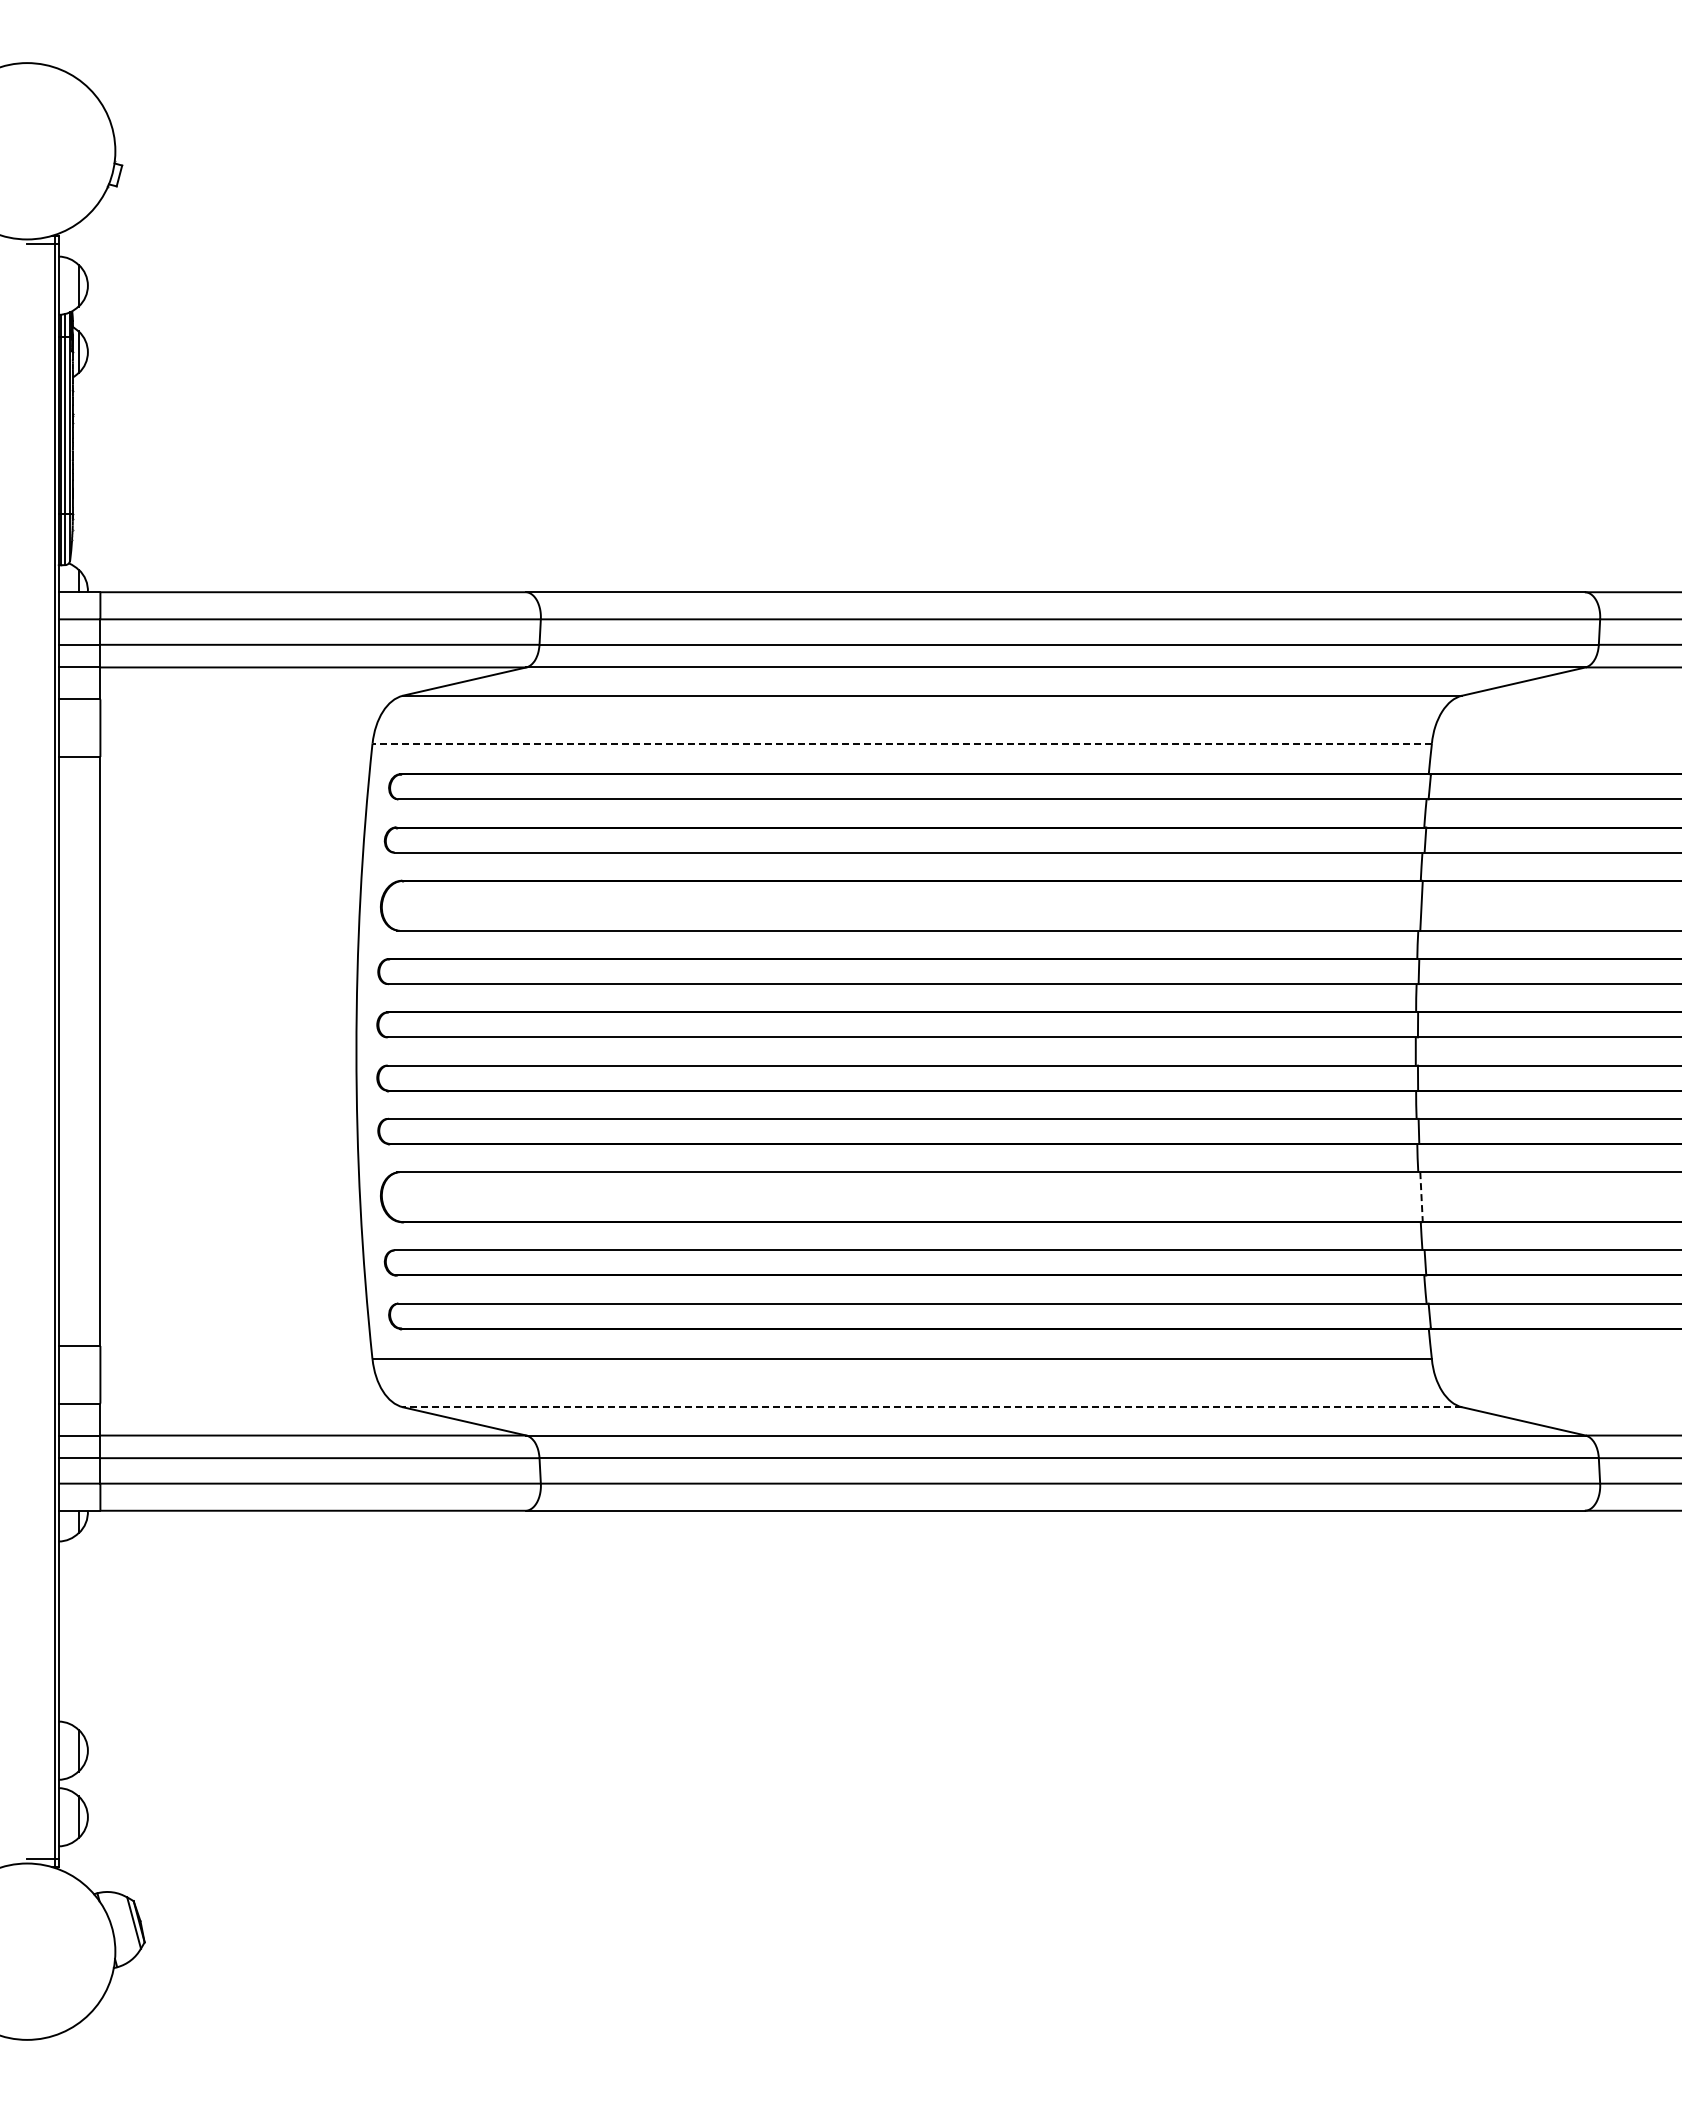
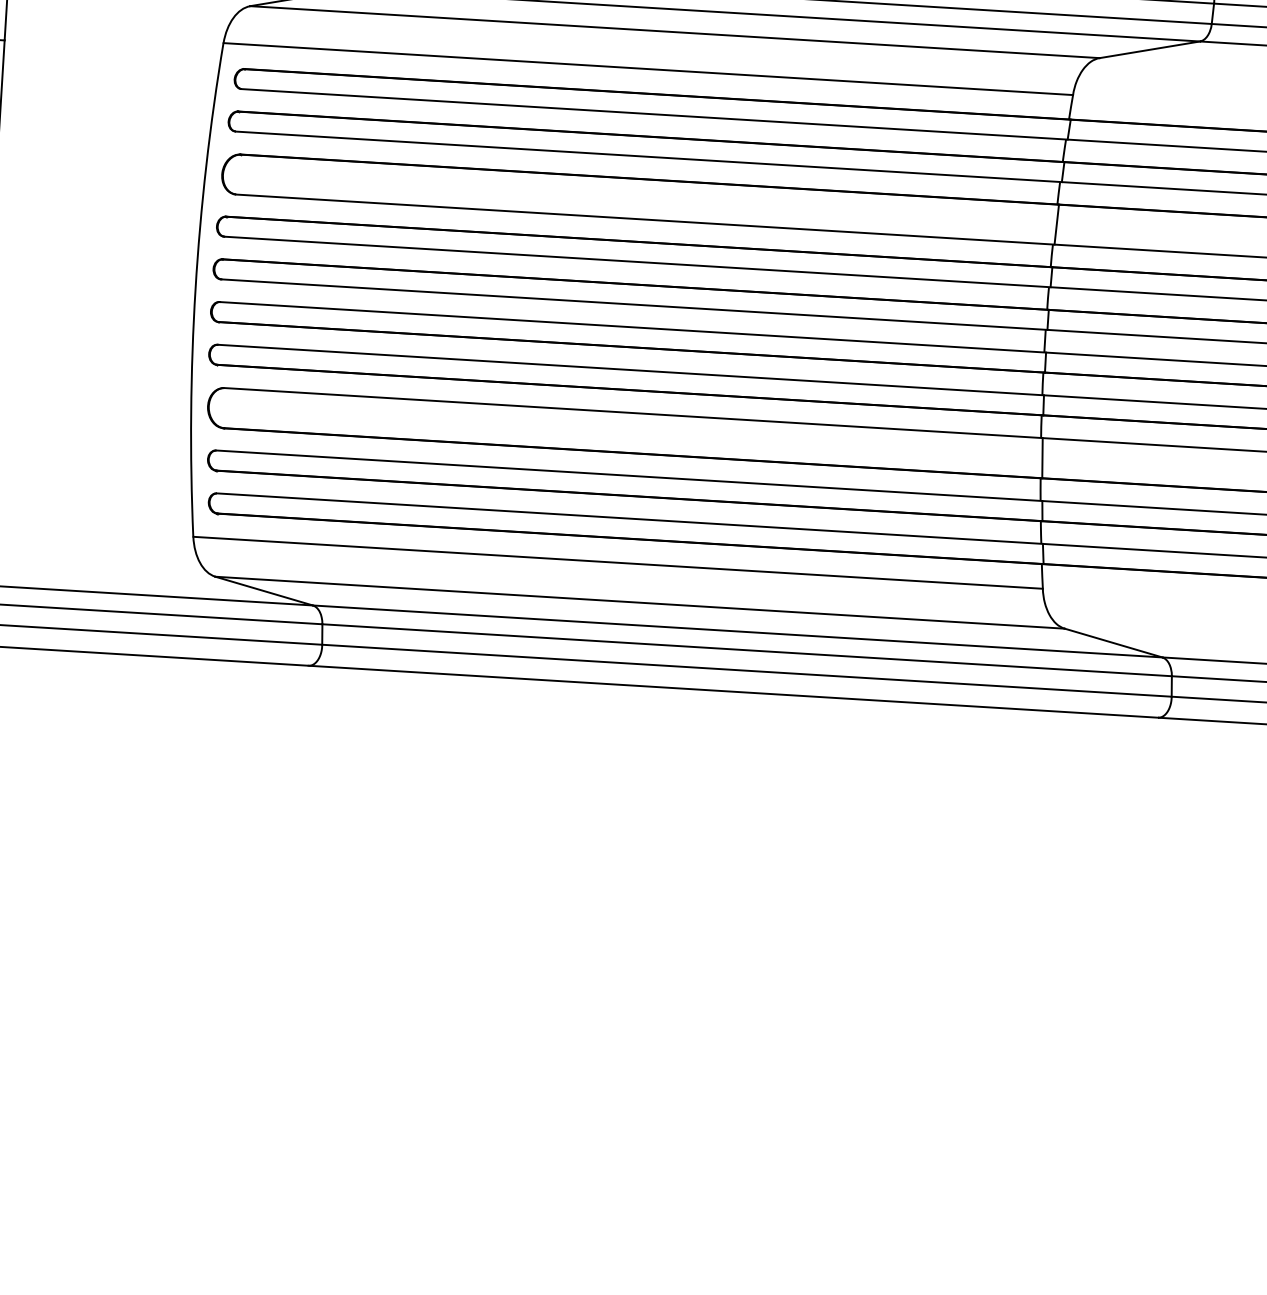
line: (902, 743) -> (648, 68), dashed -> solid
line: (1421, 1197) -> (1042, 458), dashed -> solid
line: (932, 1407) -> (640, 602), dashed -> solid

